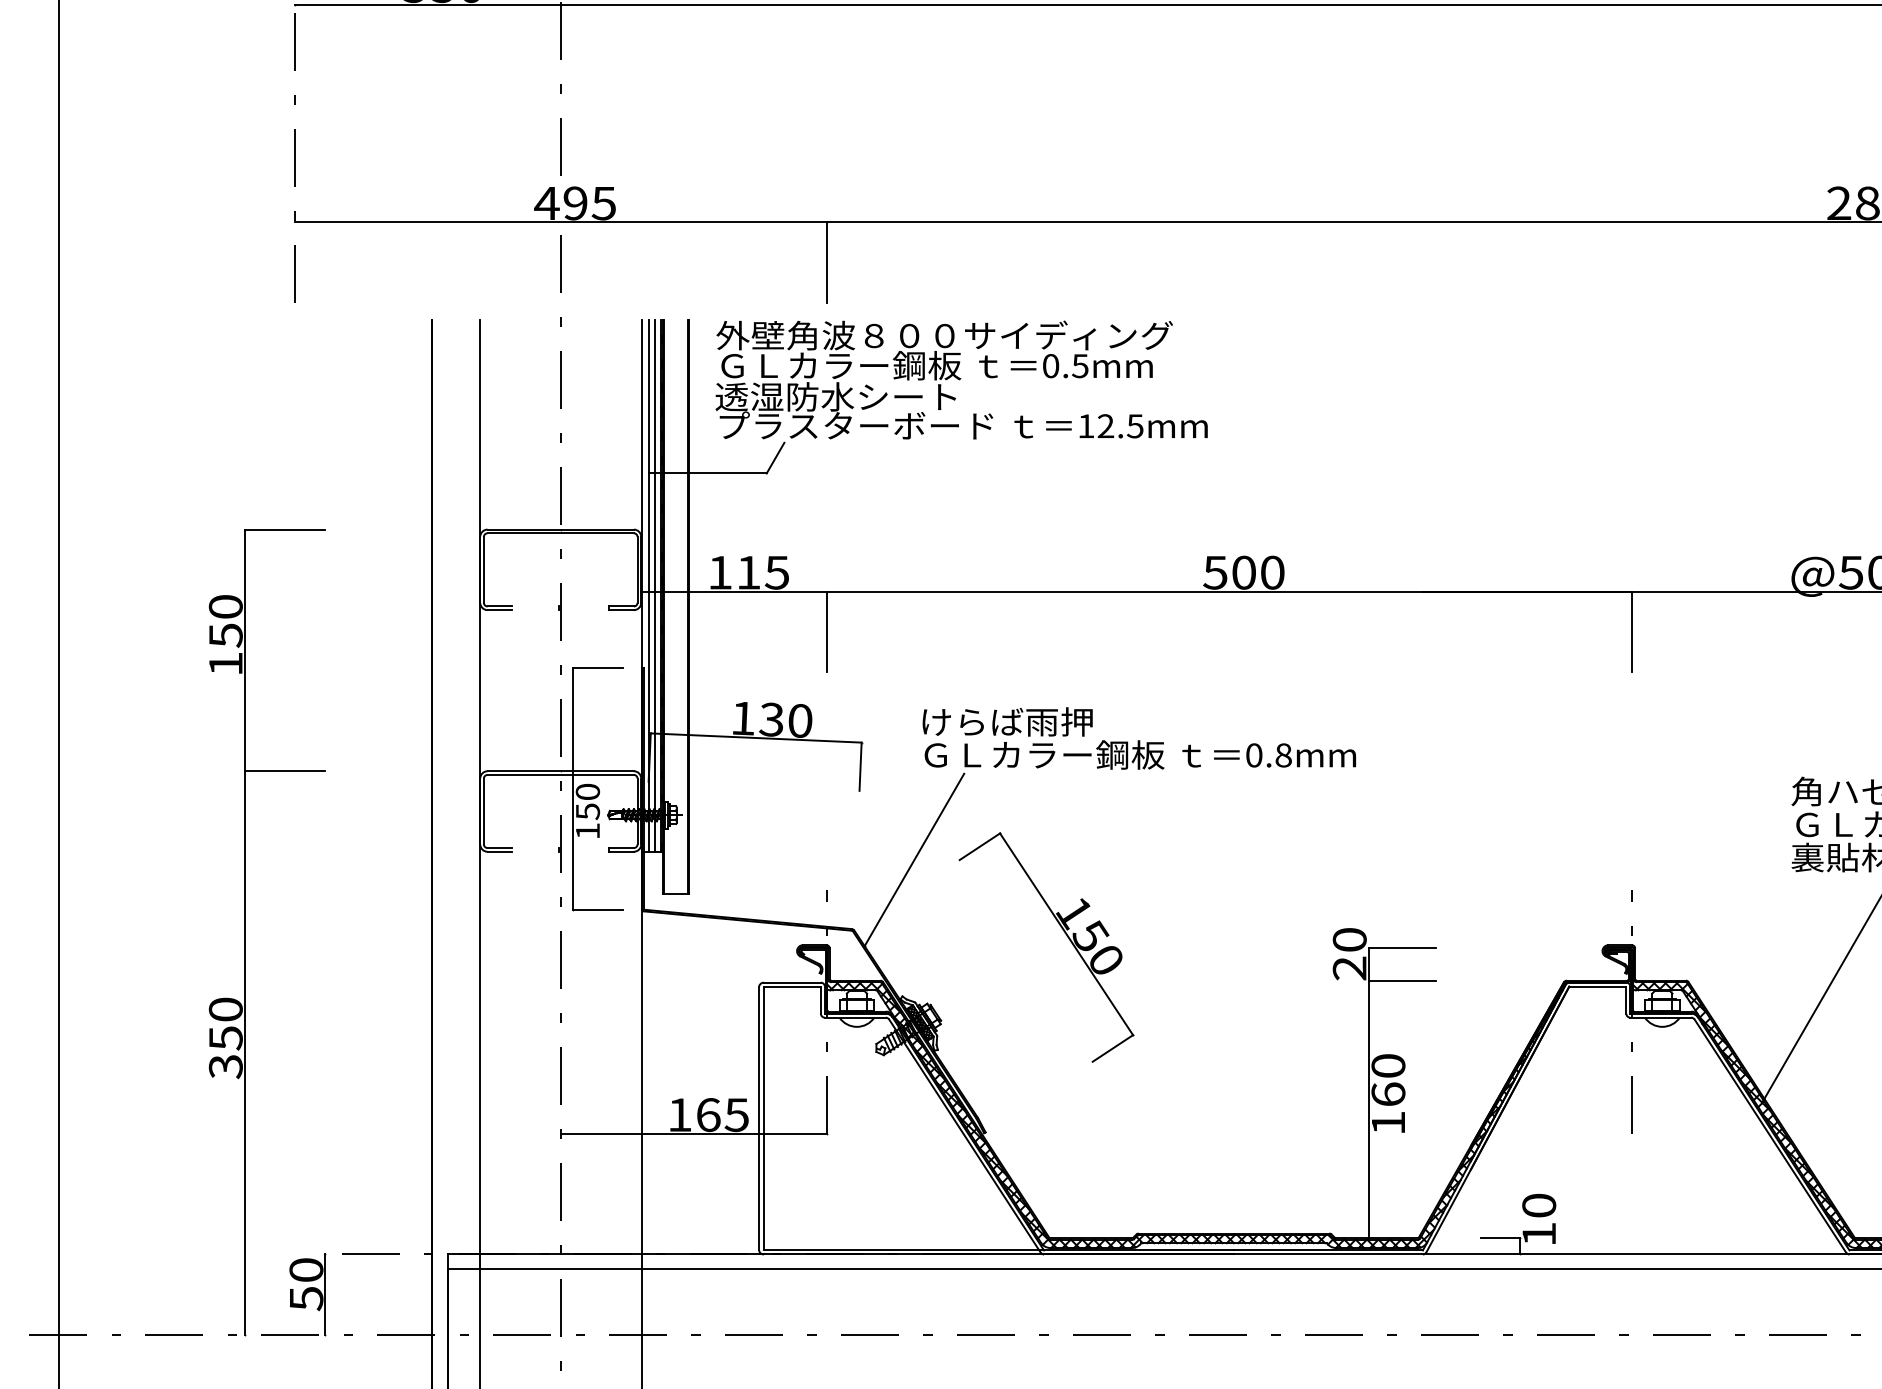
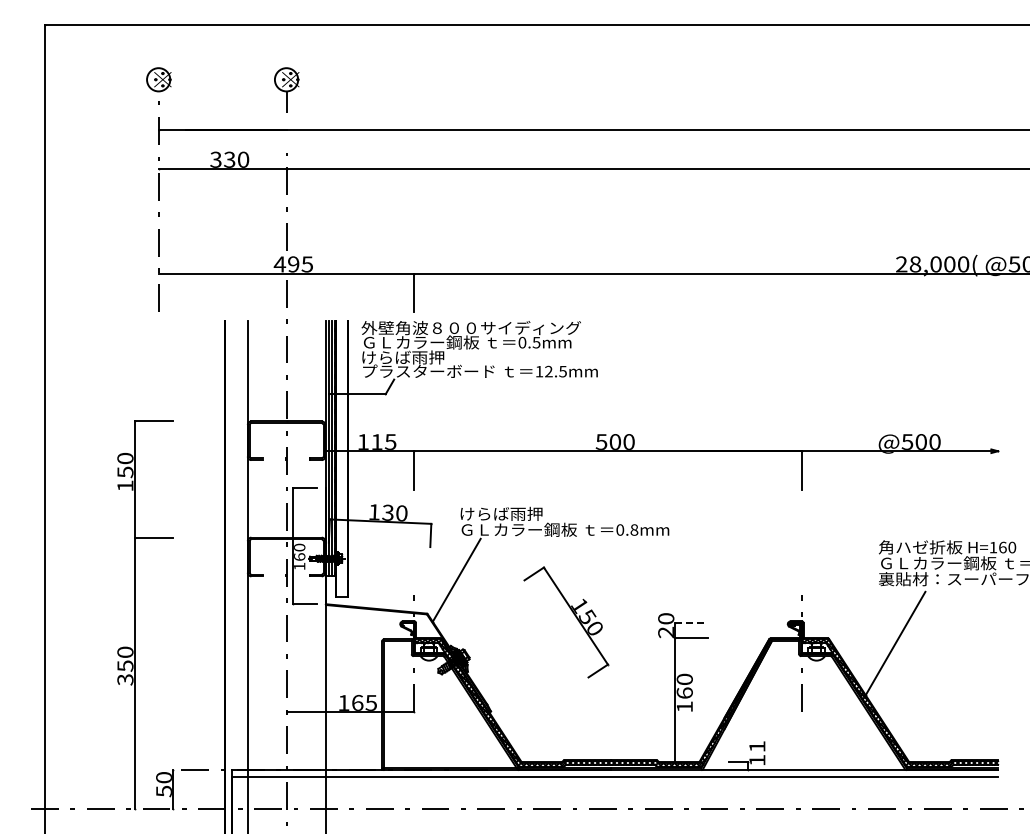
text: (834, 396) -> (418, 357), 透湿防水シート -> けらば雨押
text: (587, 810) -> (299, 556), 150 -> 160
part: (1065, 937) -> (575, 617), moved
line: (1404, 947) -> (692, 622), solid -> dashed
text: (1539, 1205) -> (757, 746), 10 -> 11

